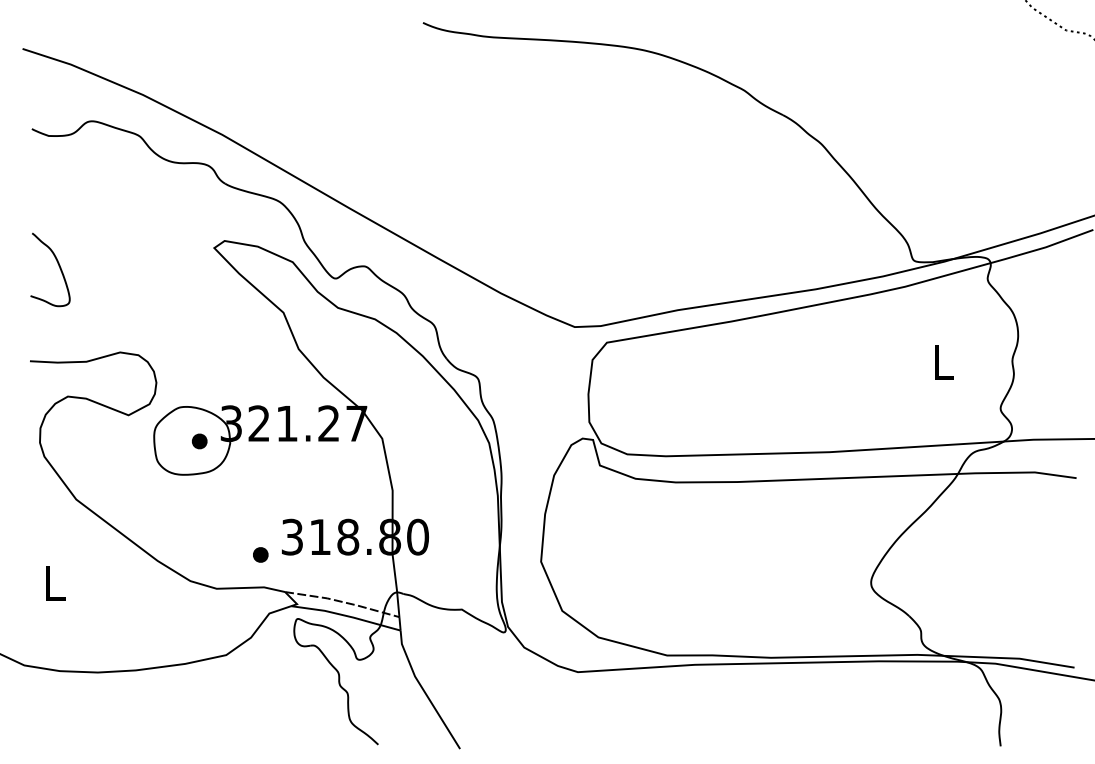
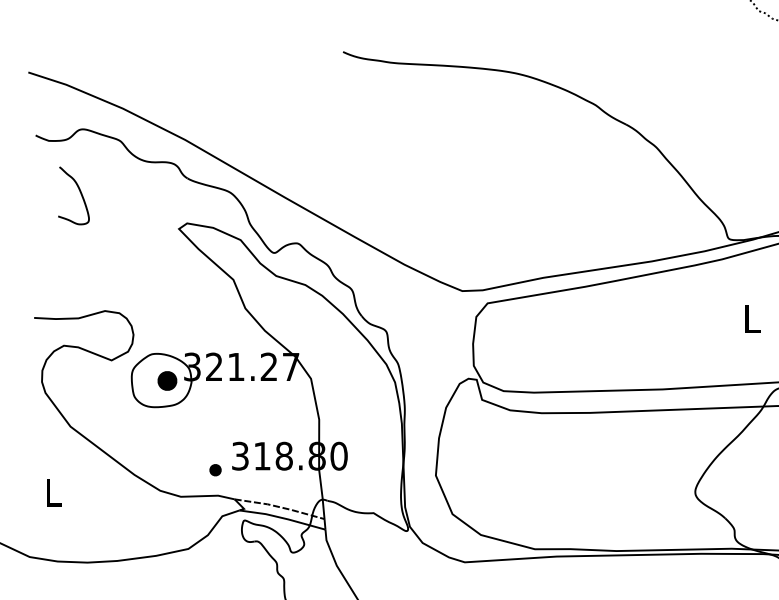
curve: (58, 266) -> (80, 193), moved
part: (199, 441) -> (167, 381), size x1.6

